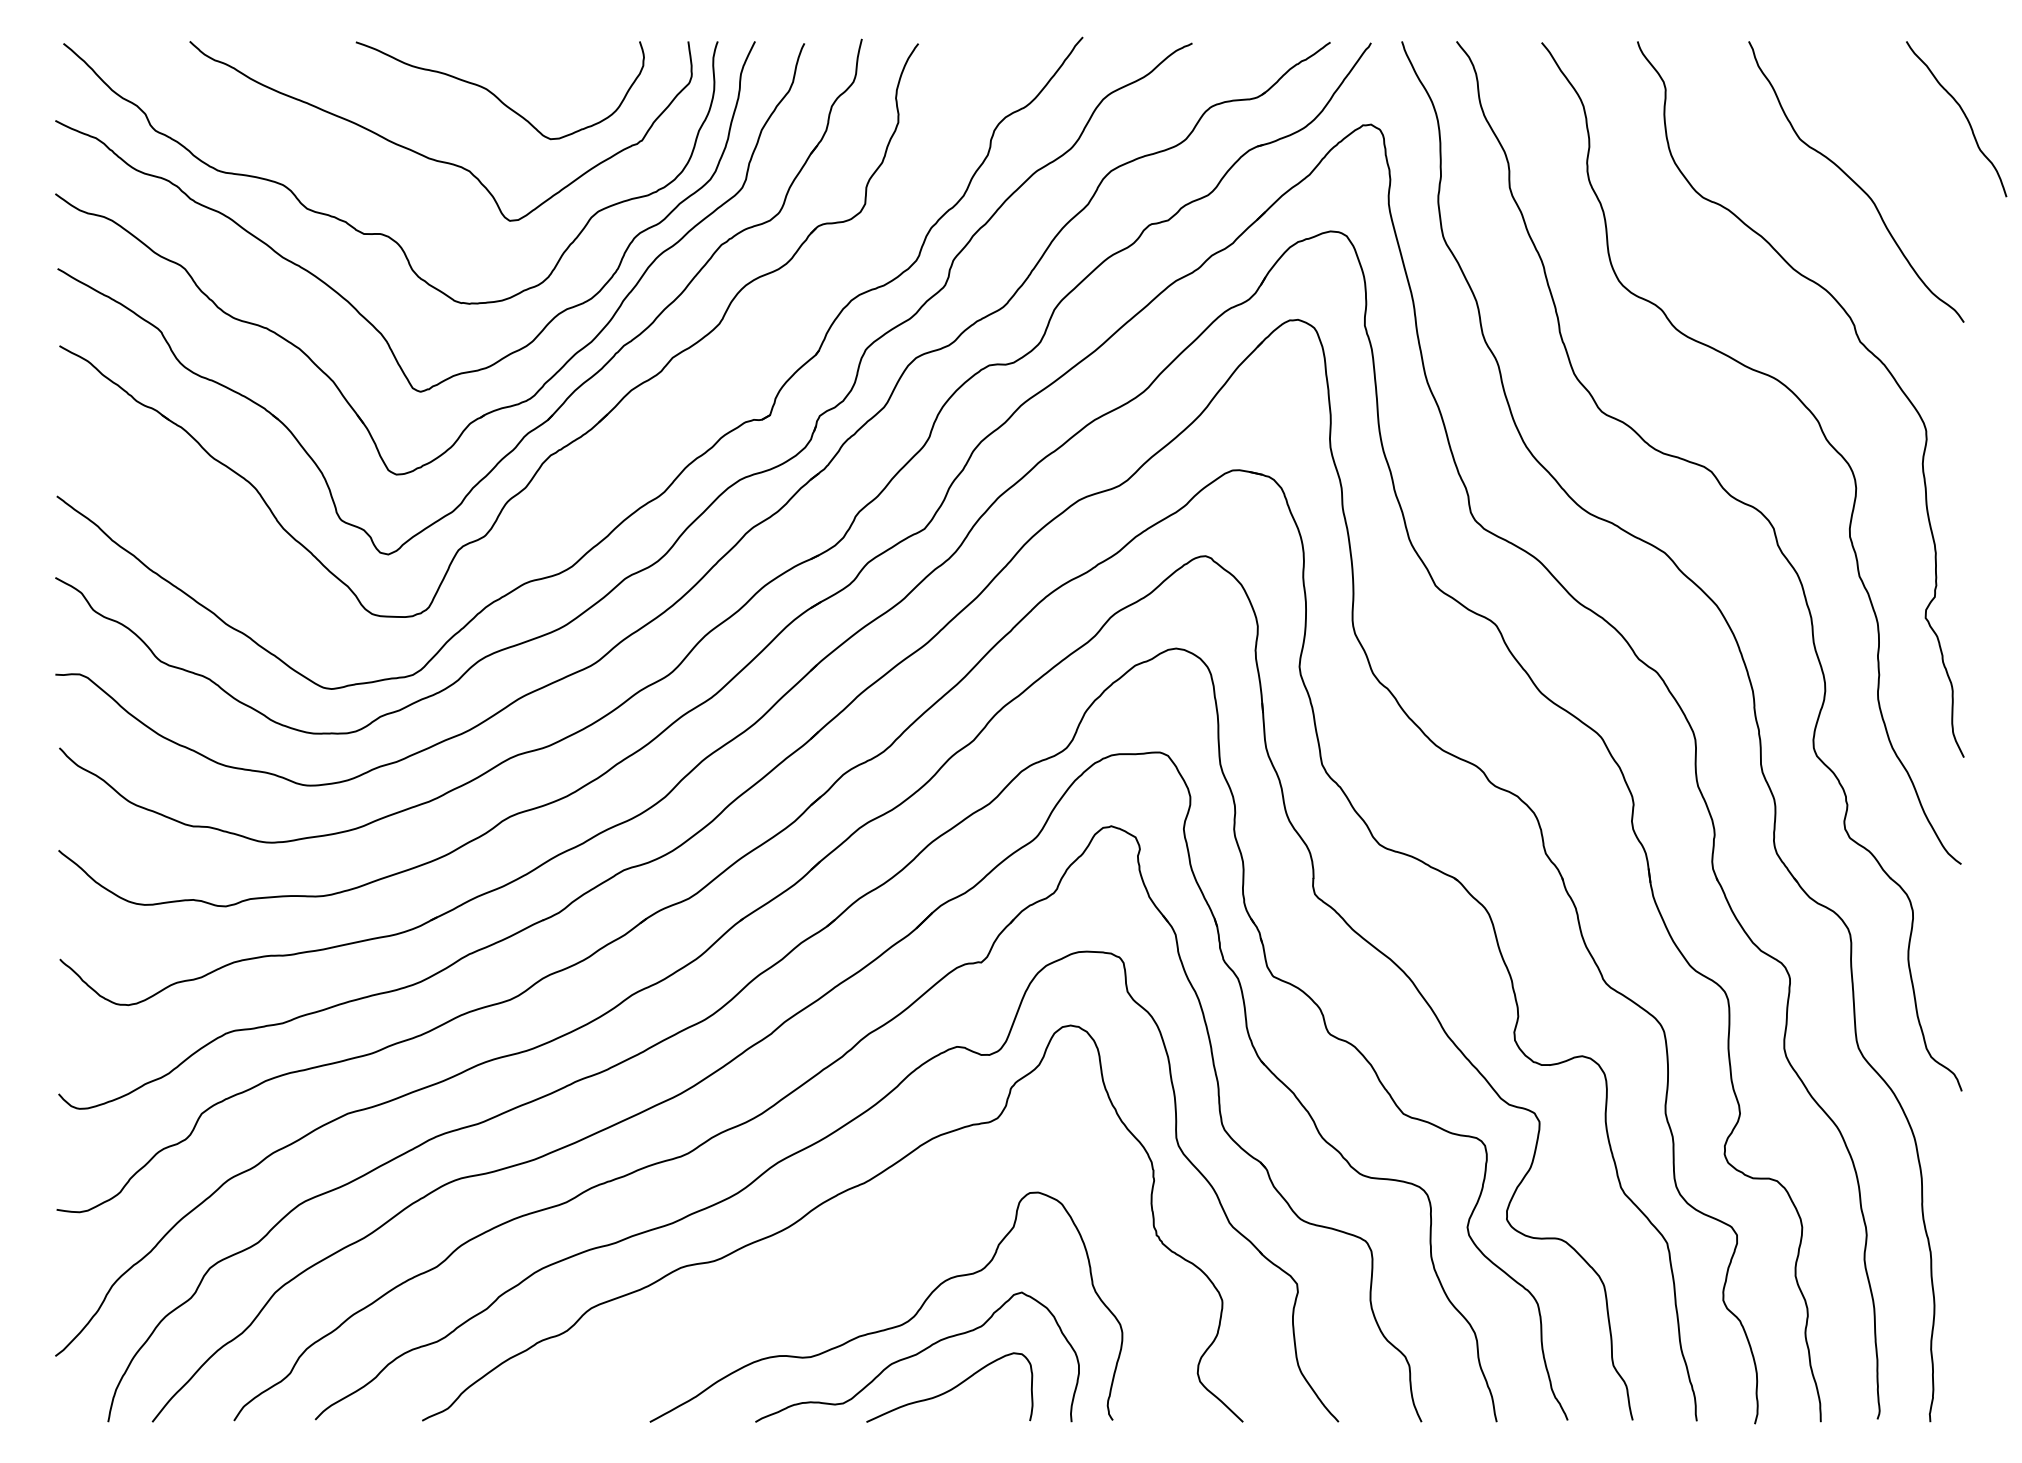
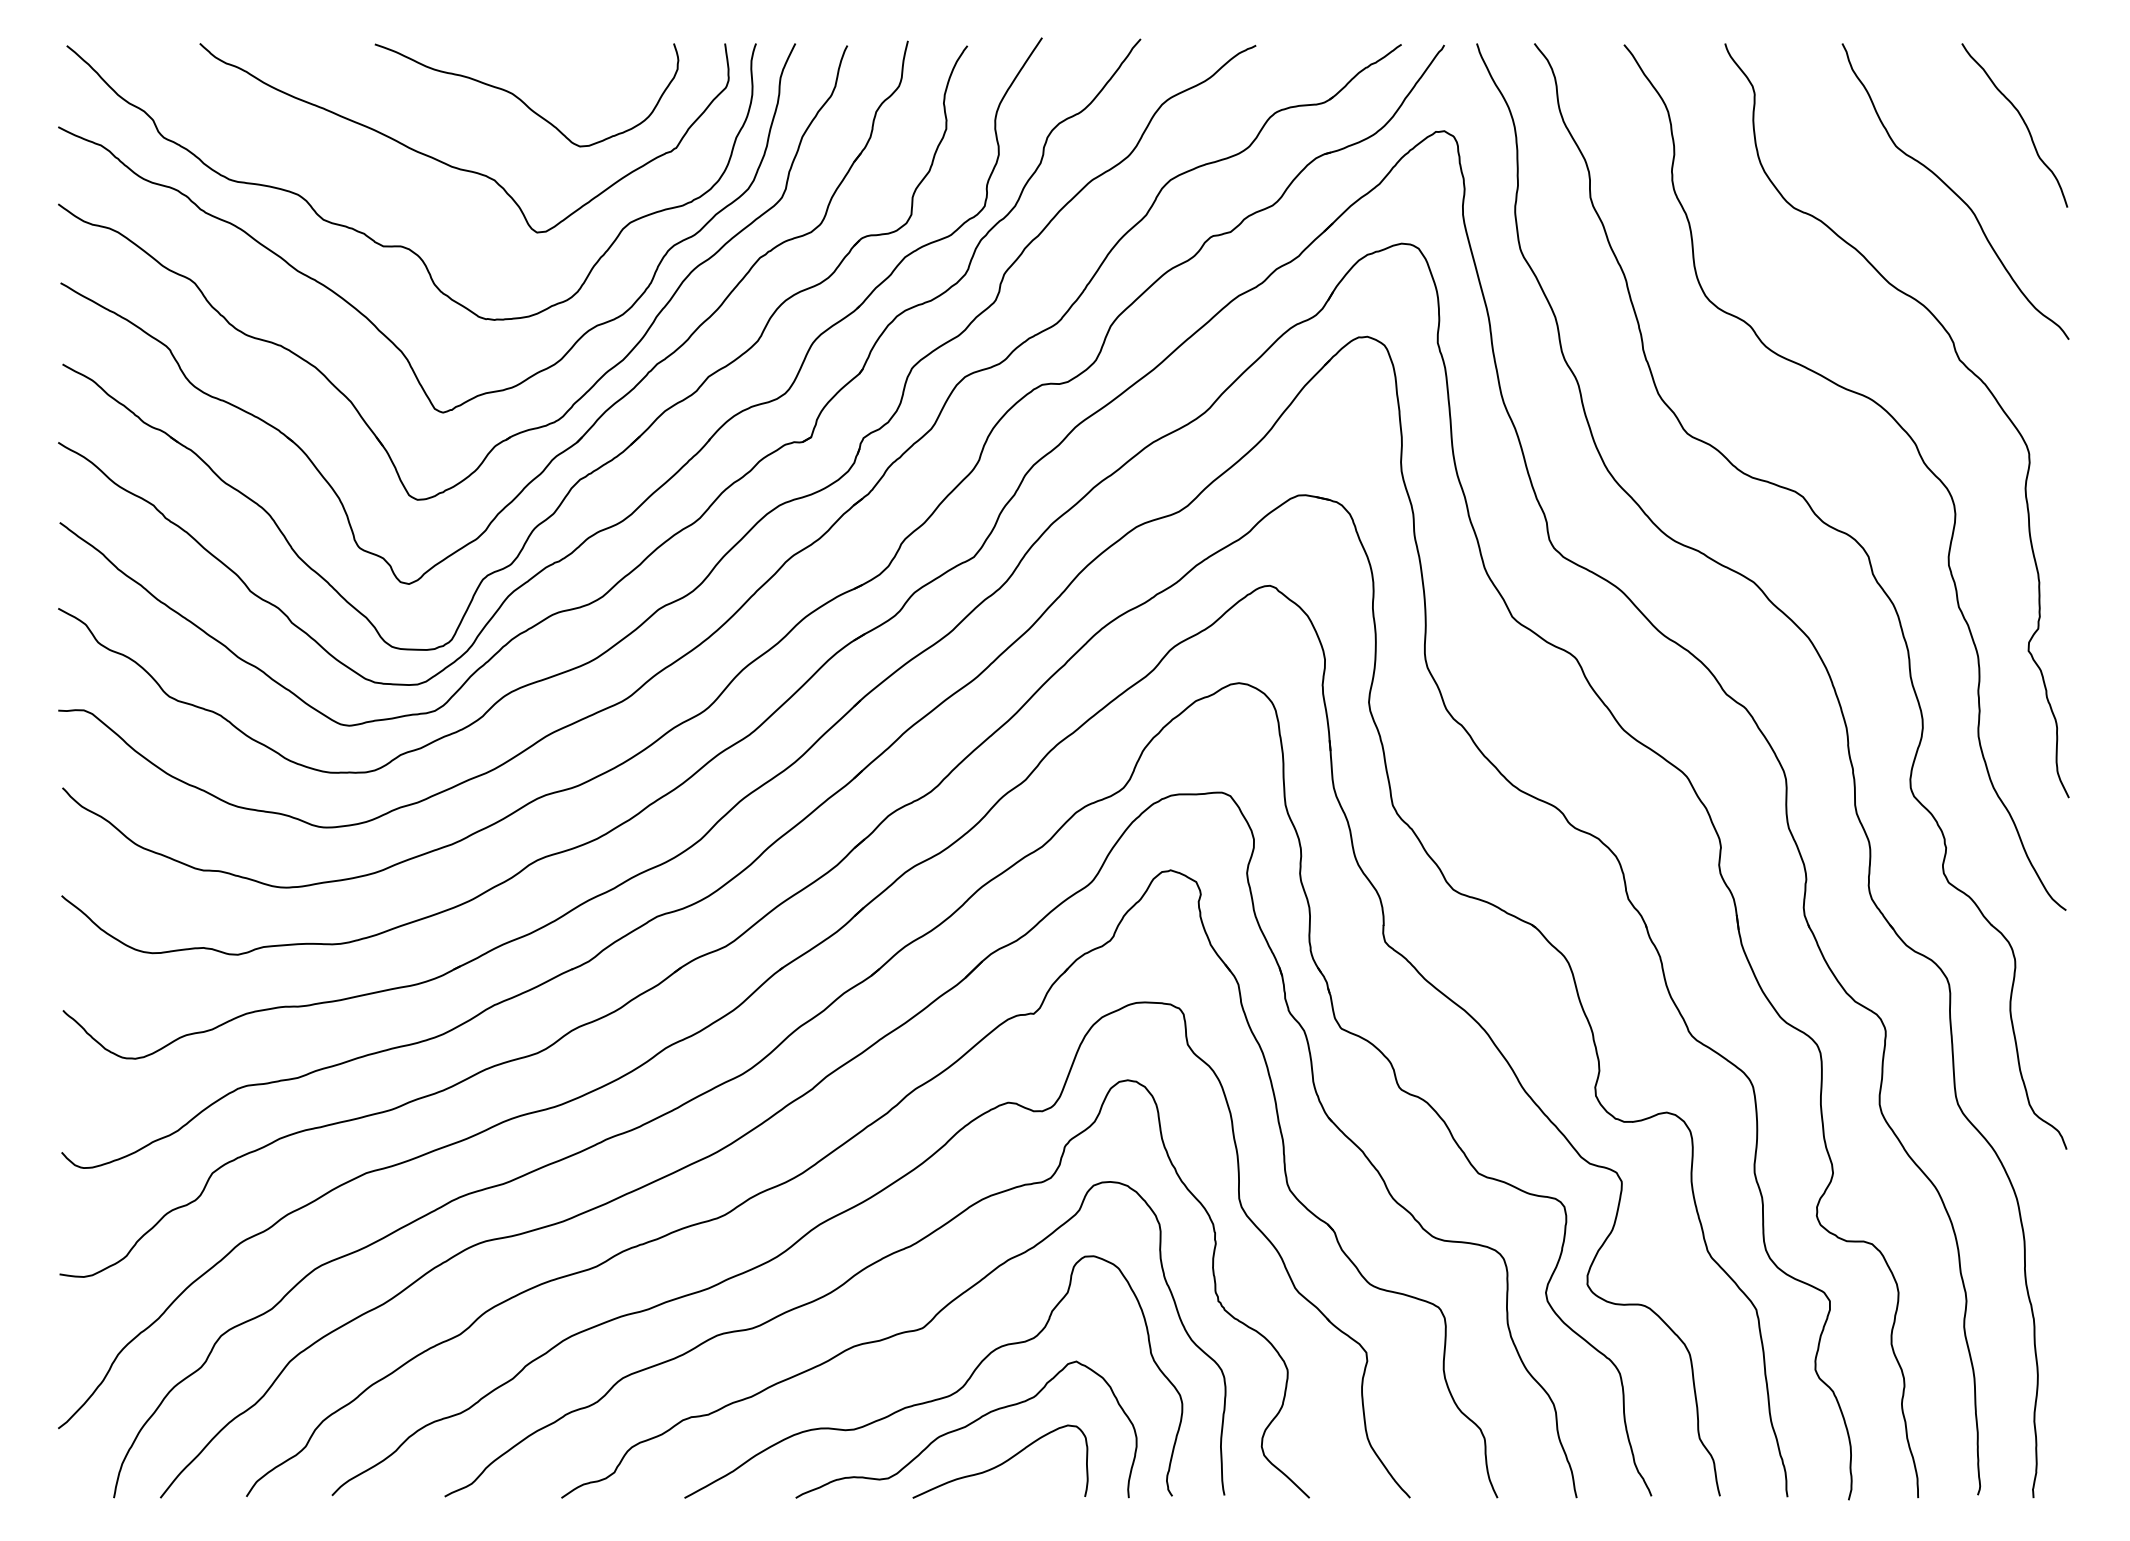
curve: (1964, 116) -> (2023, 122), moved
part: (627, 460) -> (660, 485), added
curve: (847, 1269) -> (892, 1337), added

